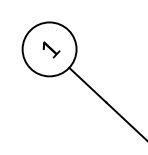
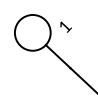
text: (50, 48) -> (65, 26), moved

